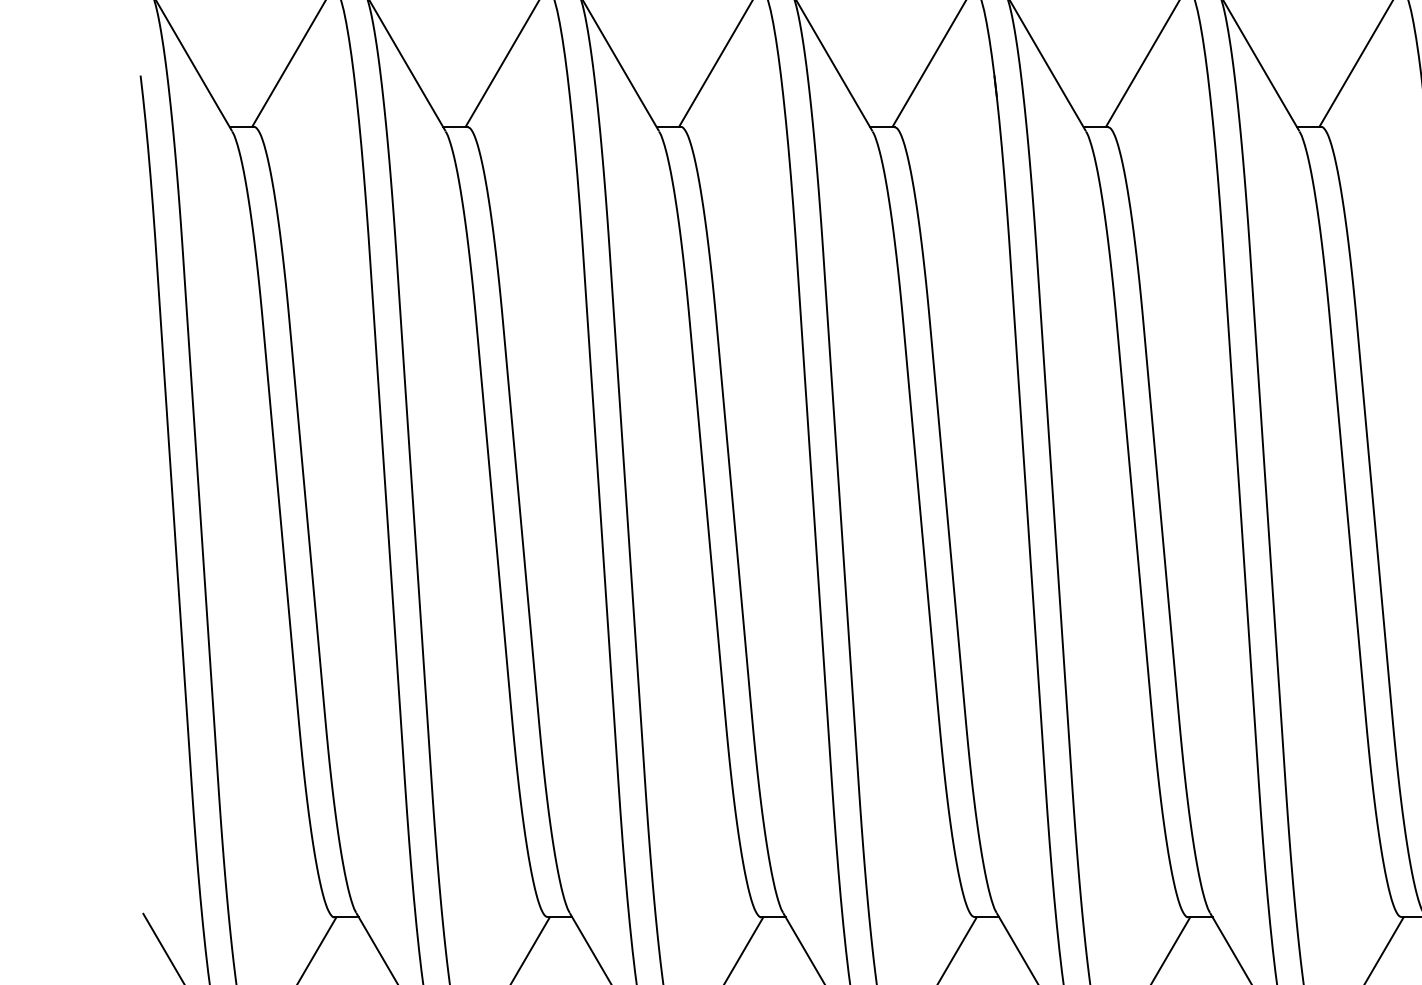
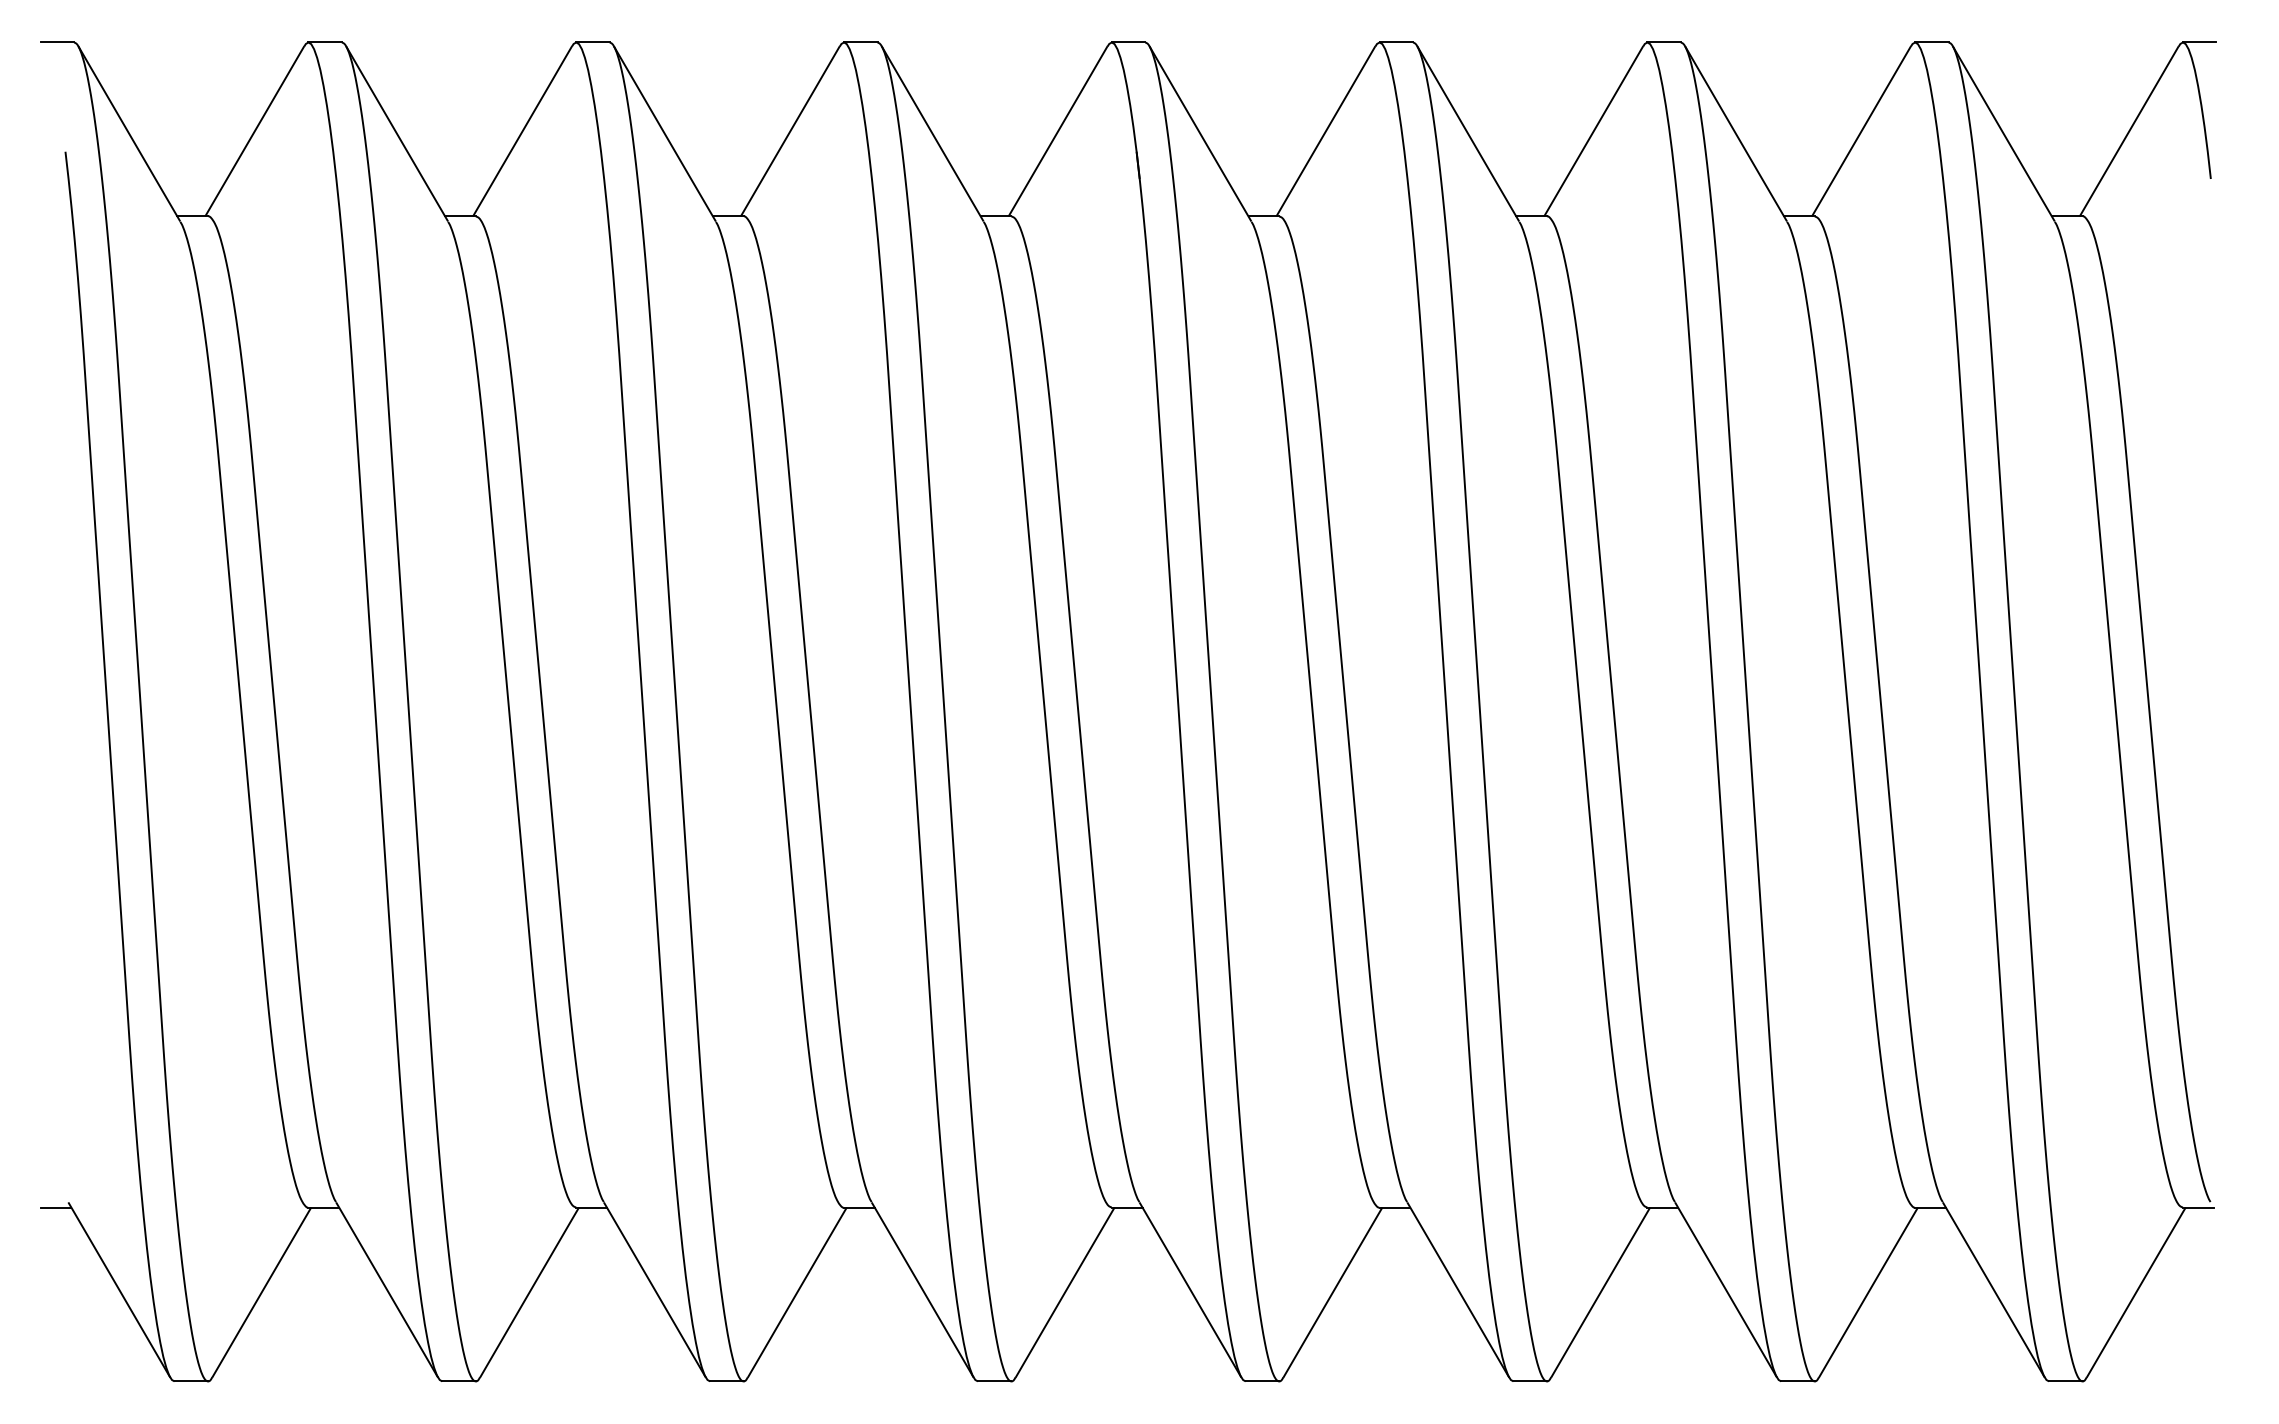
line: (132, 917) -> (55, 1207), added

